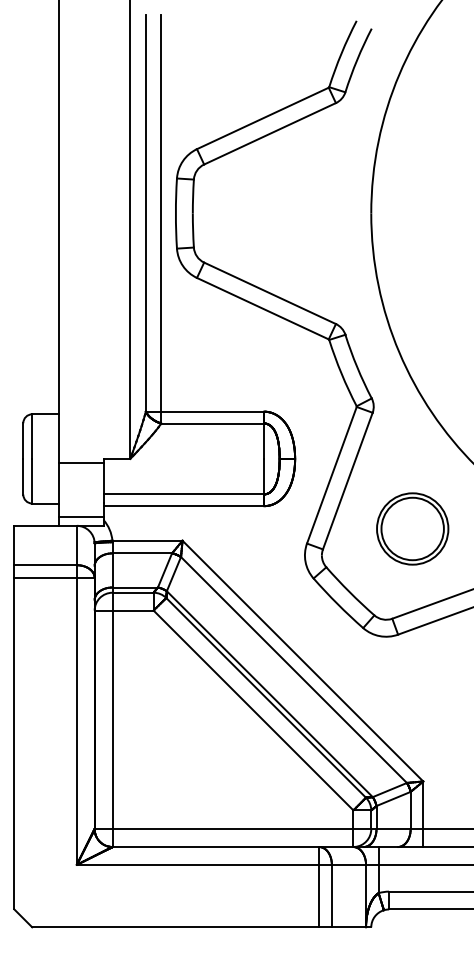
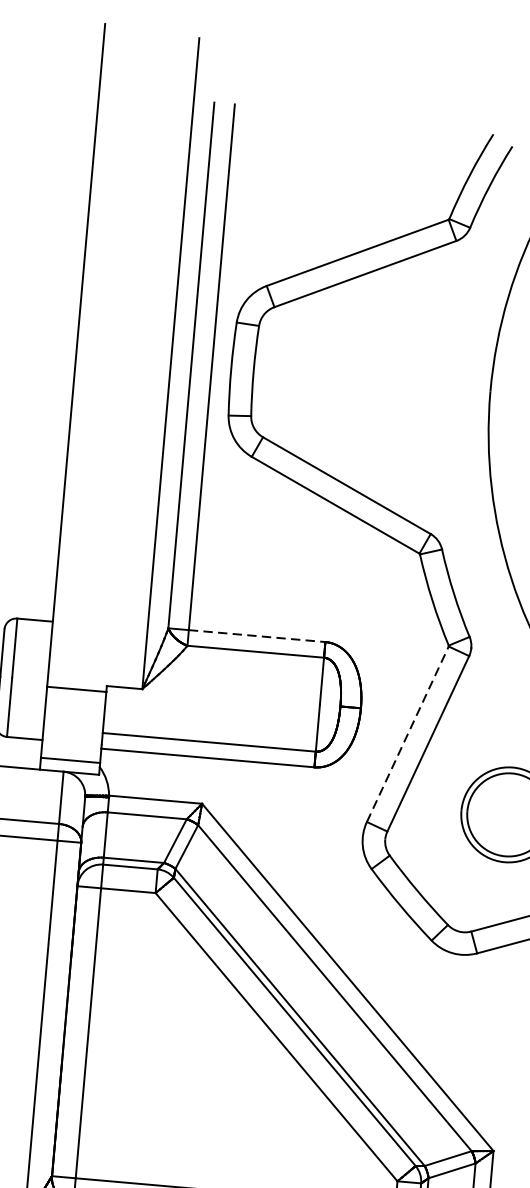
line: (213, 411) -> (258, 635), solid -> dashed
line: (331, 475) -> (407, 734), solid -> dashed

